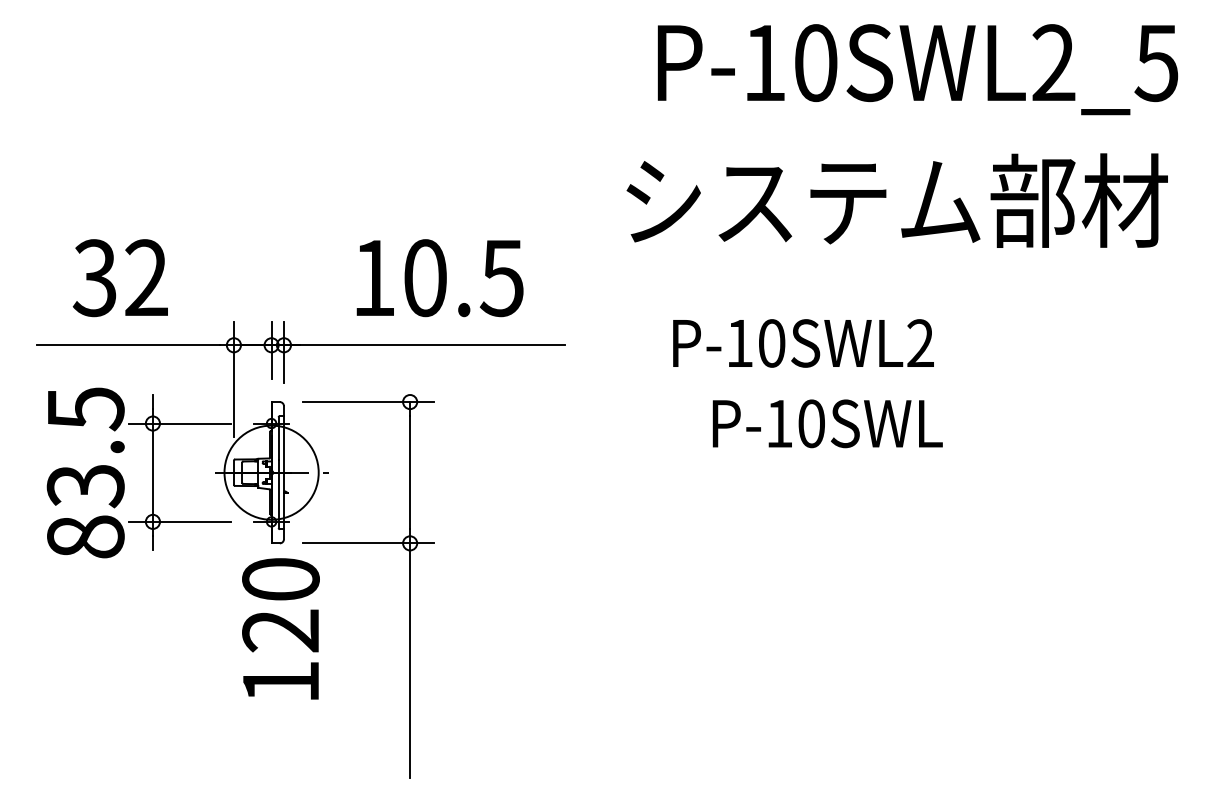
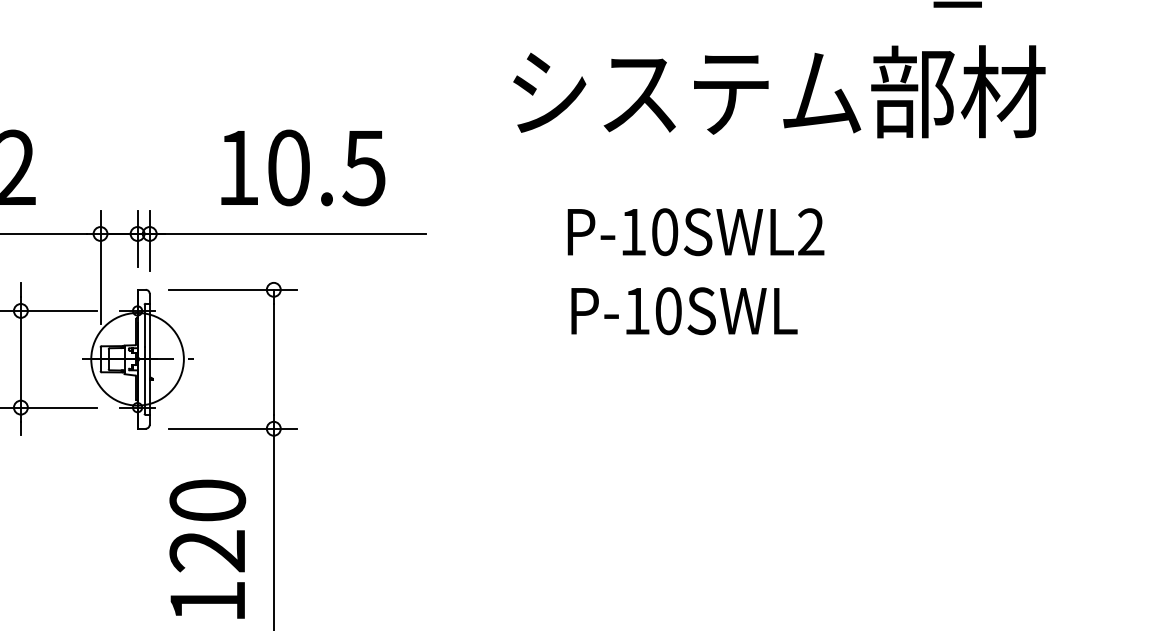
text: (896, 200) -> (778, 91), moved
text: (803, 343) -> (696, 232), moved
text: (280, 628) -> (207, 548), moved

